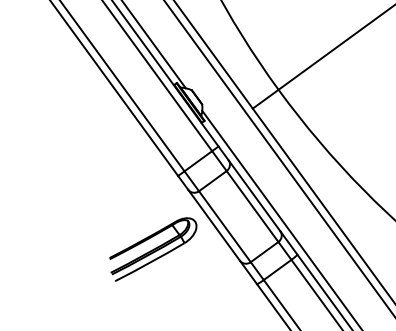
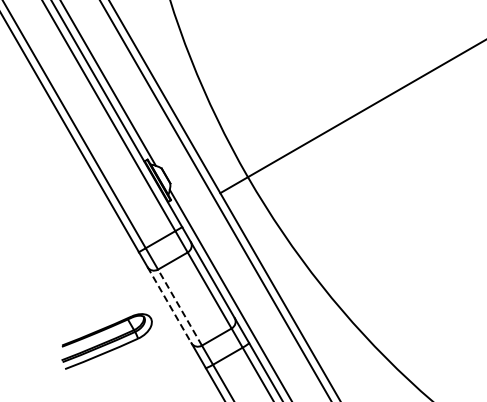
line: (214, 225) -> (169, 305), solid -> dashed
line: (225, 226) -> (180, 307), solid -> dashed
part: (153, 249) -> (106, 341), moved

